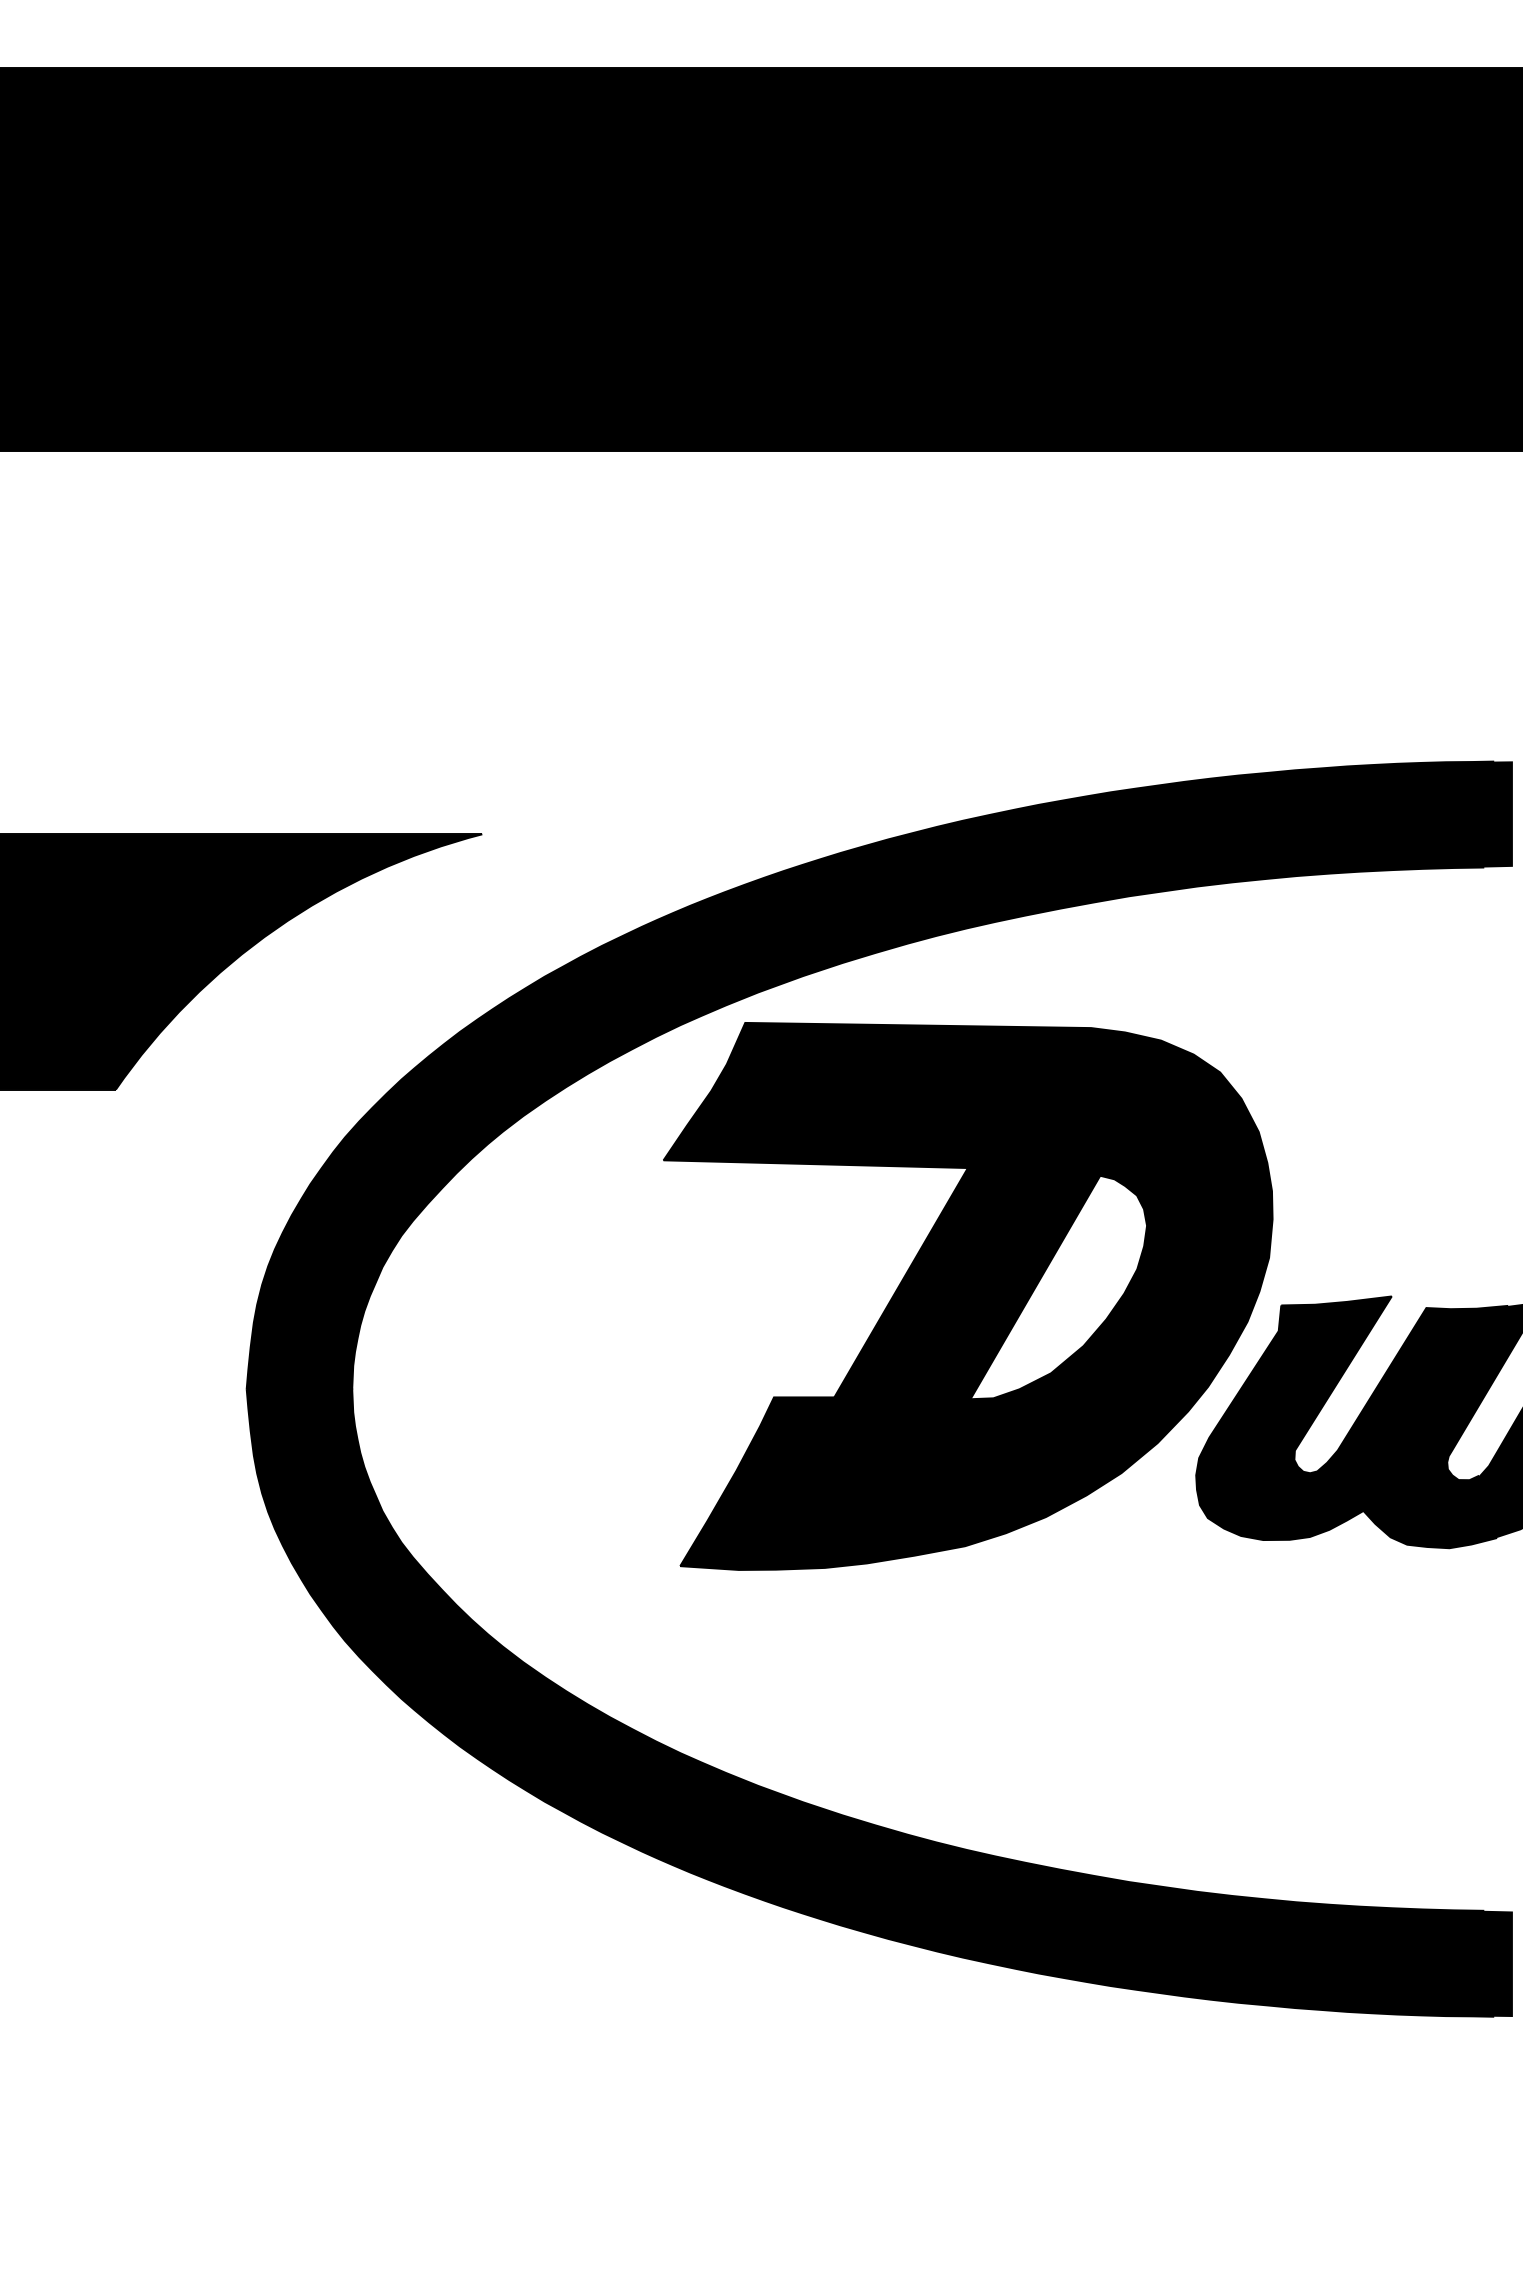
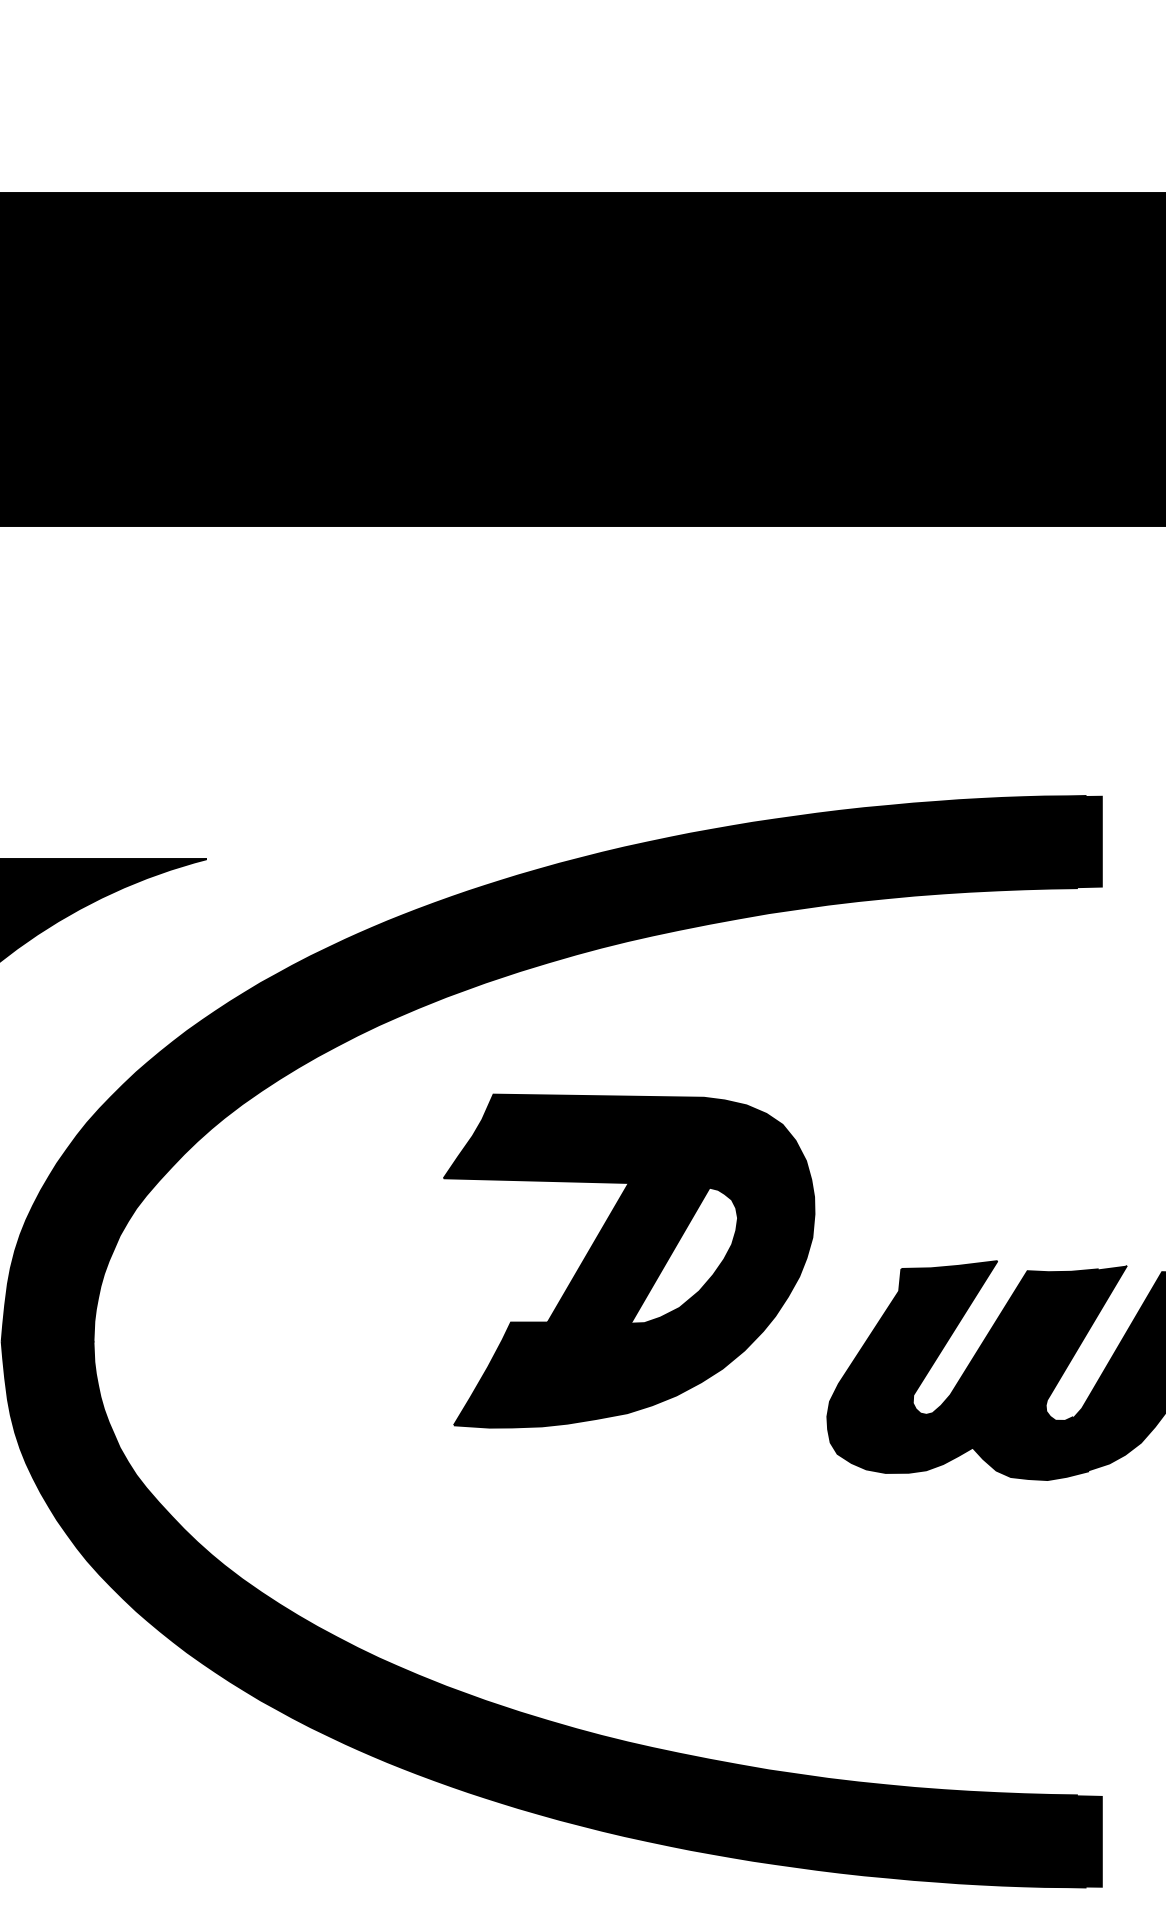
part: (968, 1296) -> (629, 1261), size x0.7

